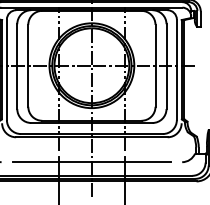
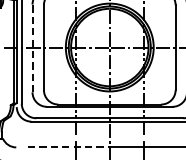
line: (17, 66) -> (32, 48), solid -> dashed
line: (52, 162) -> (68, 147), solid -> dashed

